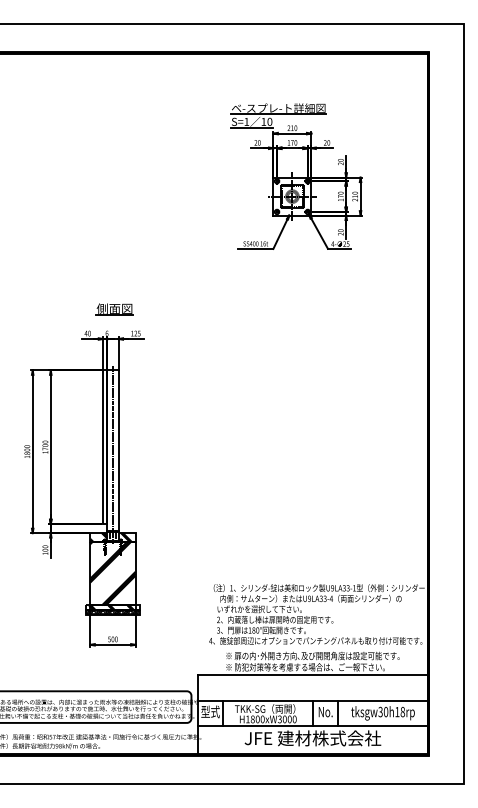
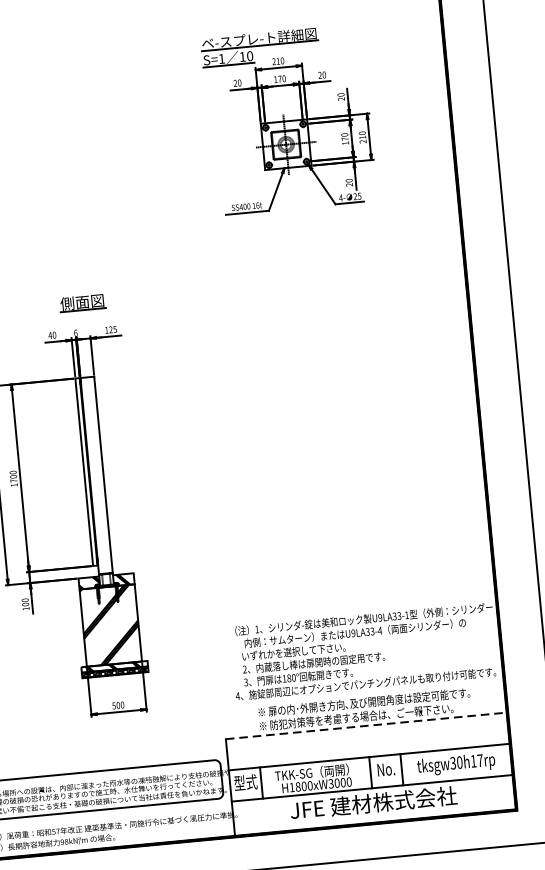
line: (112, 454) -> (96, 480), removed
line: (313, 675) -> (367, 726), solid -> dashed
text: (402, 712) -> (479, 761), tksgw30h18rp -> tksgw30h17rp

